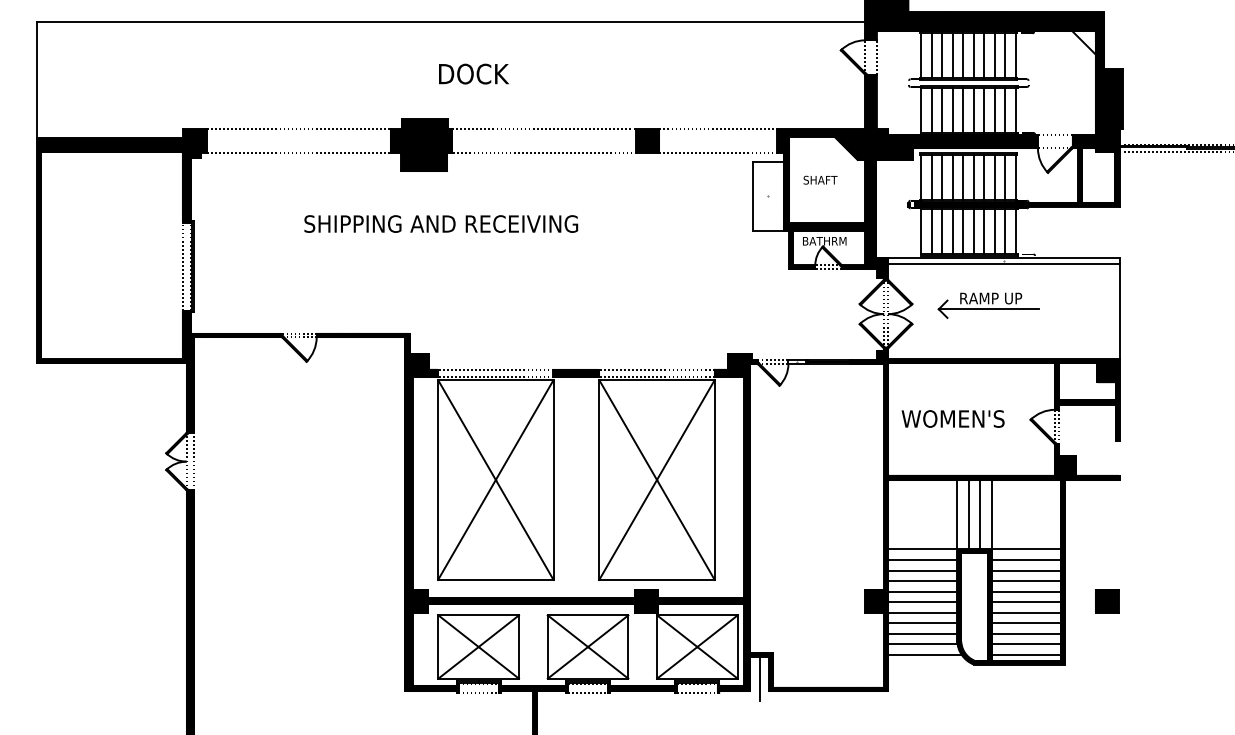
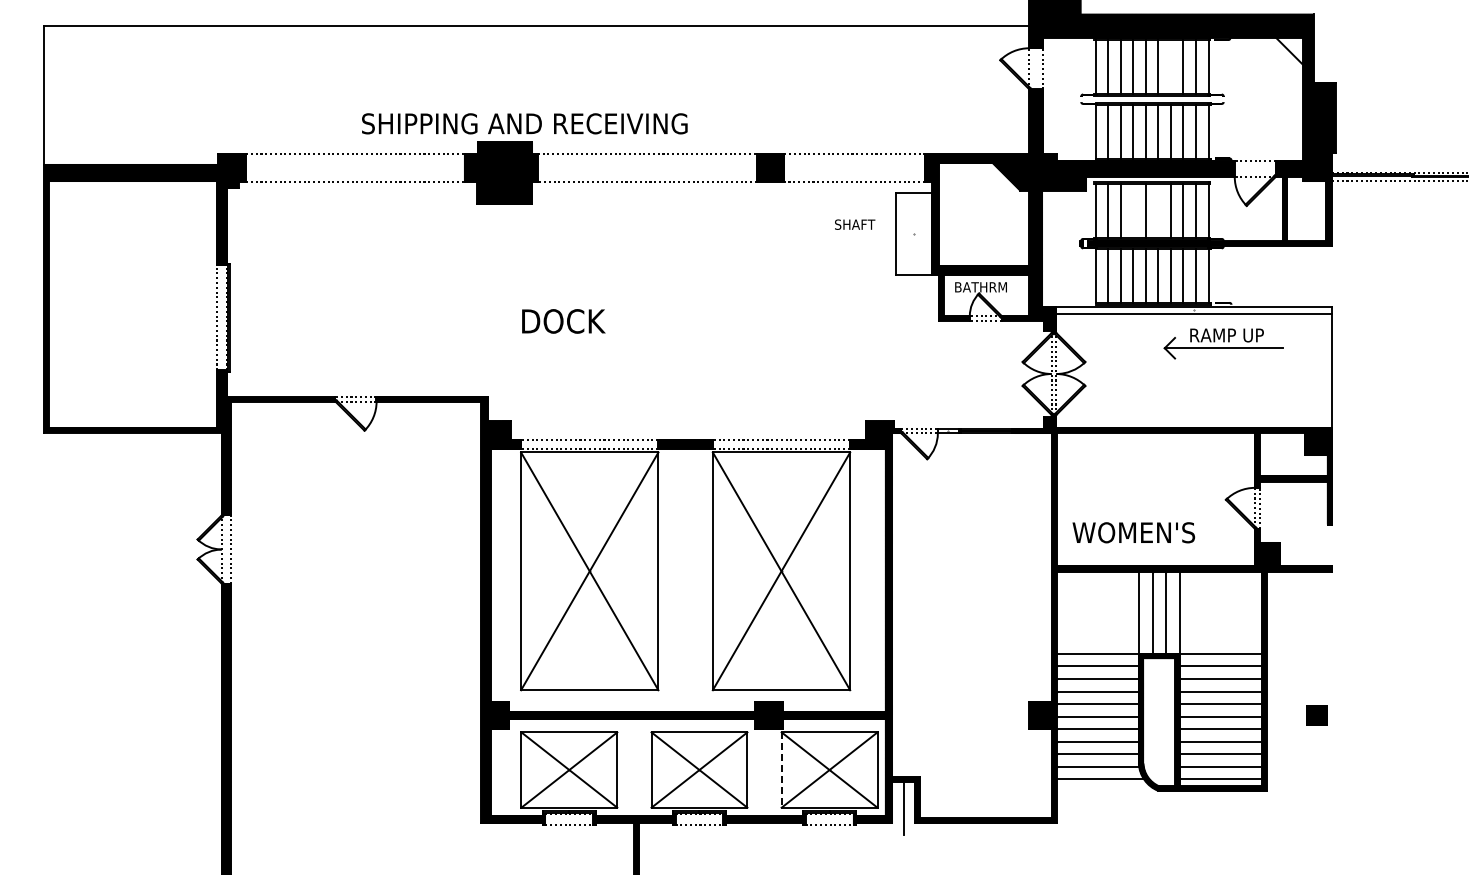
line: (983, 55) -> (1170, 66), removed
text: (473, 74) -> (563, 321), moved
line: (952, 176) -> (1133, 210), removed
line: (973, 176) -> (1158, 210), removed
text: (820, 180) -> (855, 224), moved
text: (440, 223) -> (524, 123), moved
part: (988, 305) -> (1223, 343), moved
text: (952, 418) -> (1133, 532), moved
part: (1106, 601) -> (1316, 715), size x0.7
line: (657, 647) -> (781, 770), solid -> dashed

